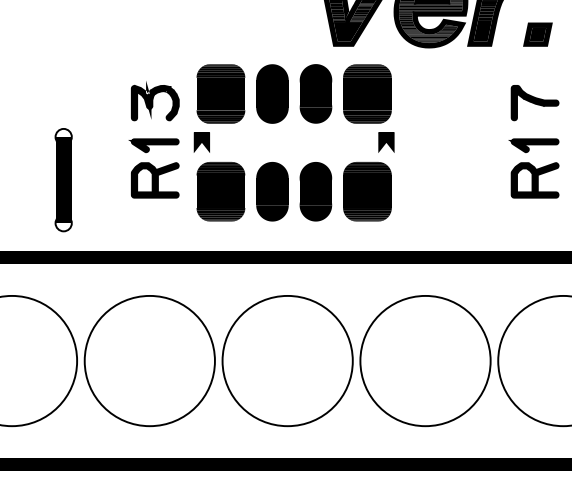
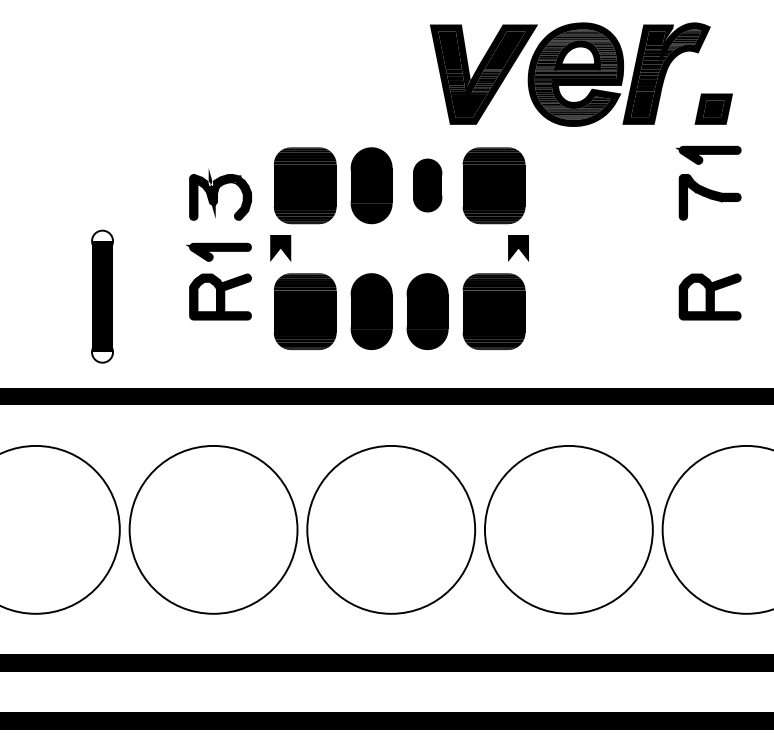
part: (315, 93) -> (427, 185), size x0.7
part: (533, 145) -> (708, 154), moved

